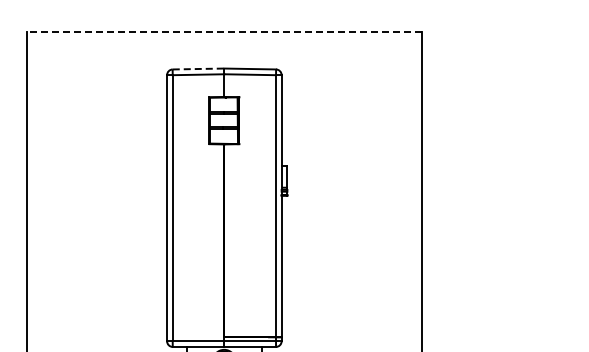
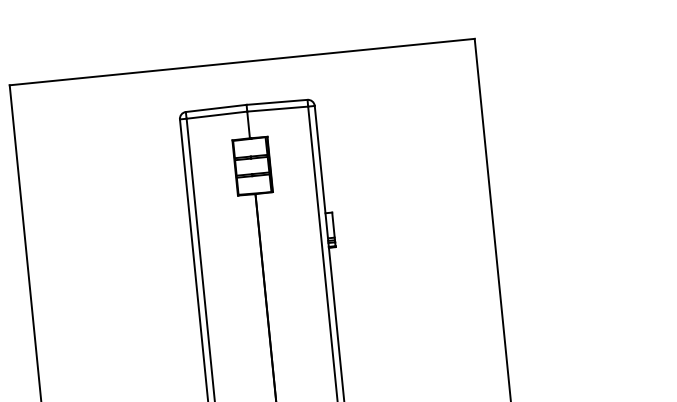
line: (224, 32) -> (242, 62), dashed -> solid
line: (198, 69) -> (216, 109), dashed -> solid

